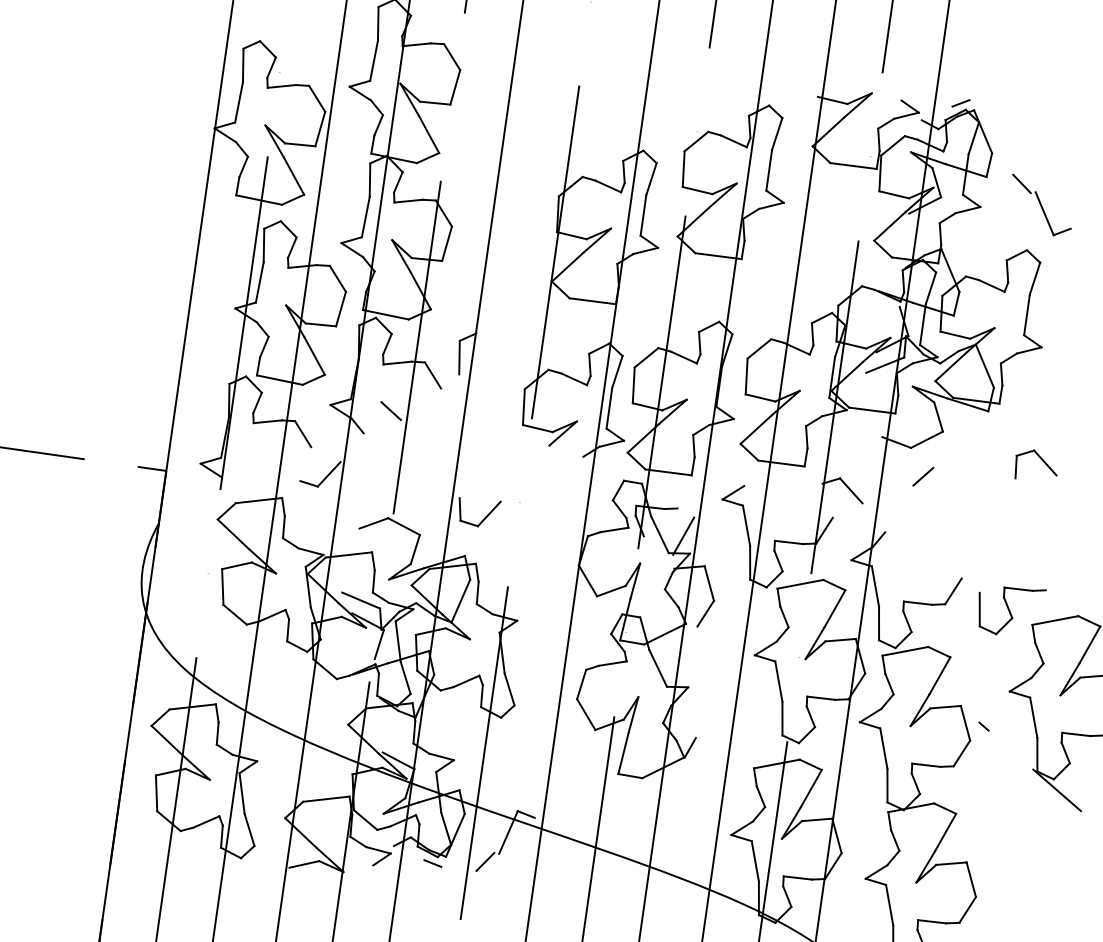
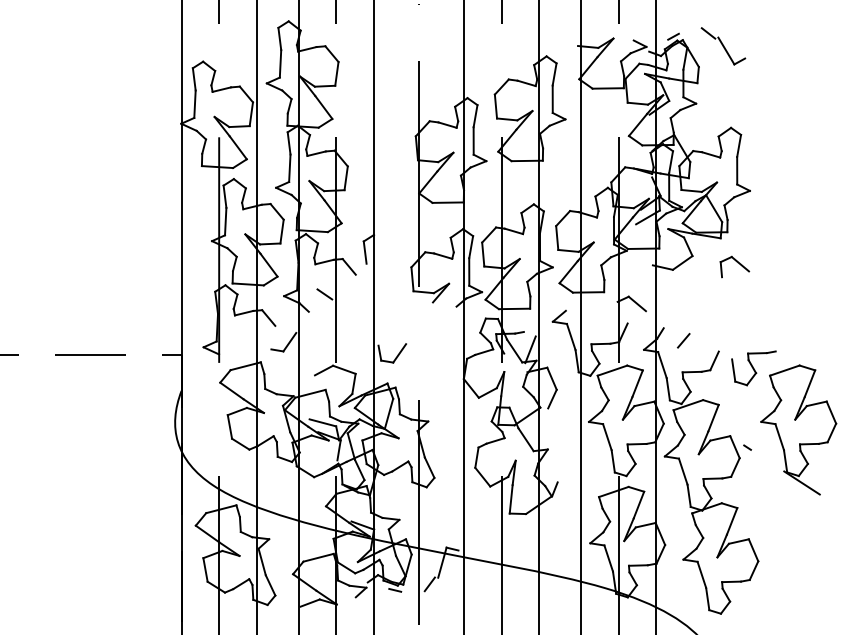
part: (1041, 206) -> (723, 46), moved
part: (1036, 465) -> (734, 266), moved
line: (922, 476) -> (683, 340), moved

